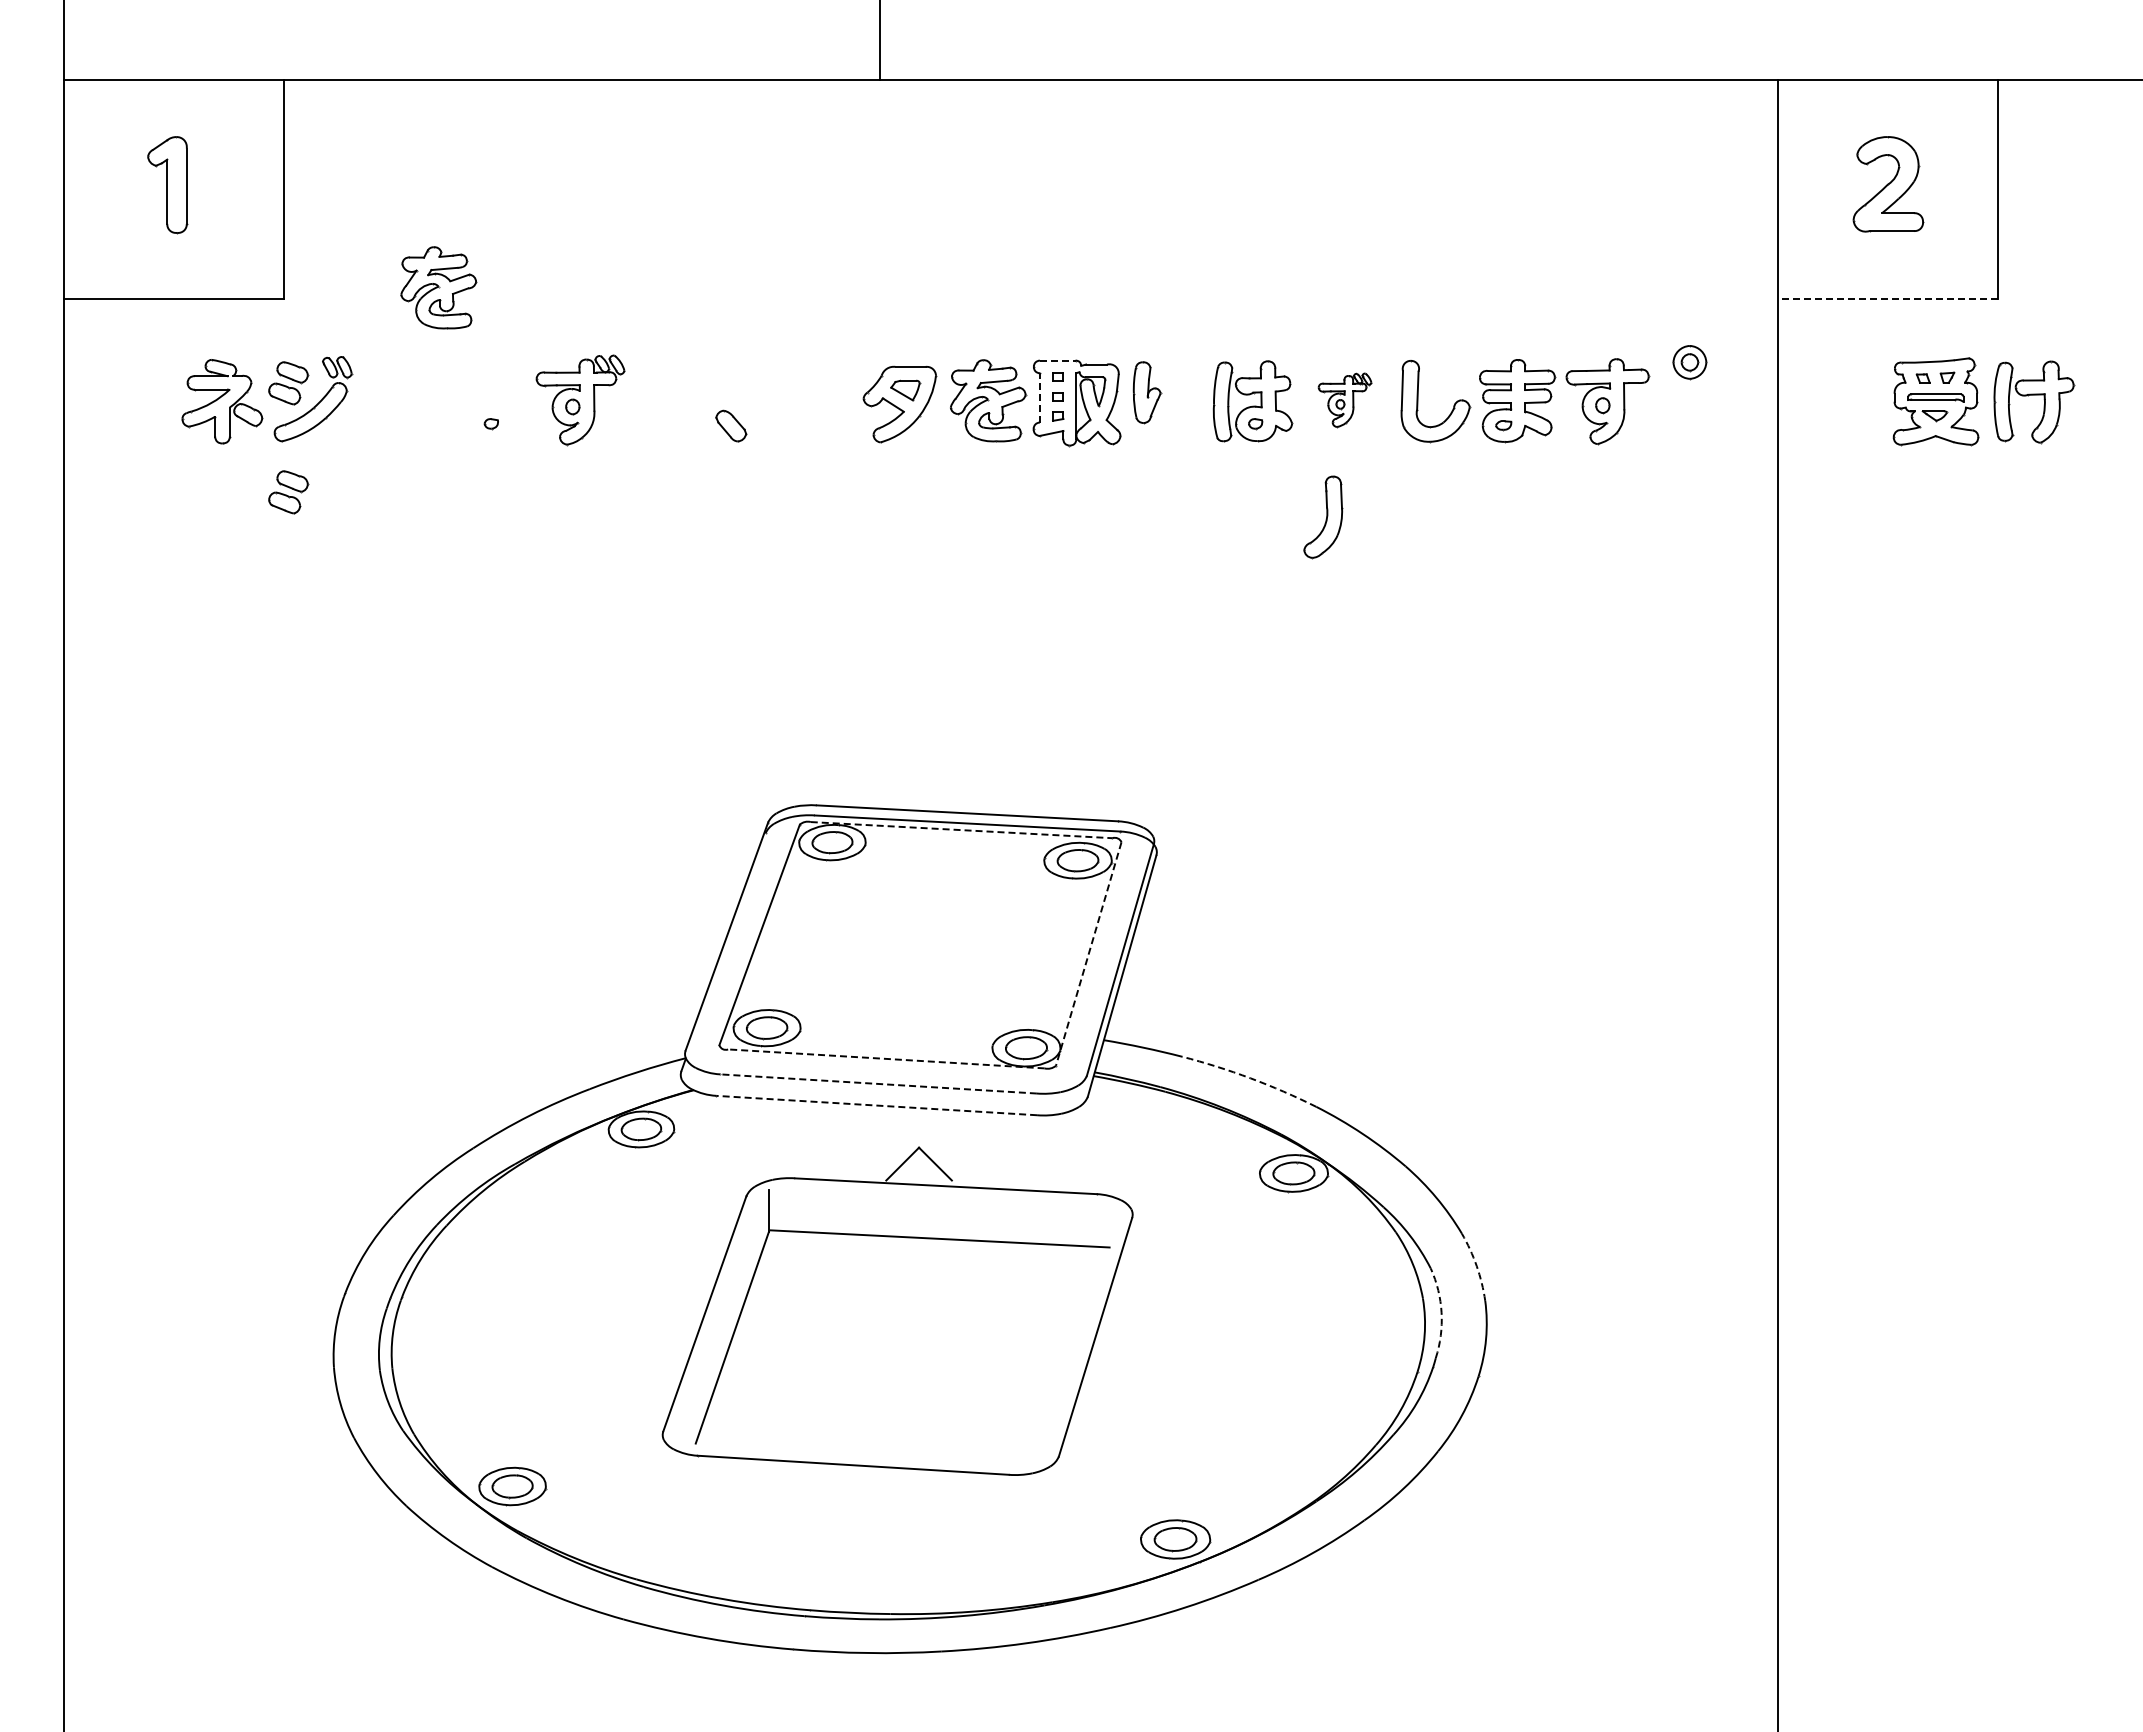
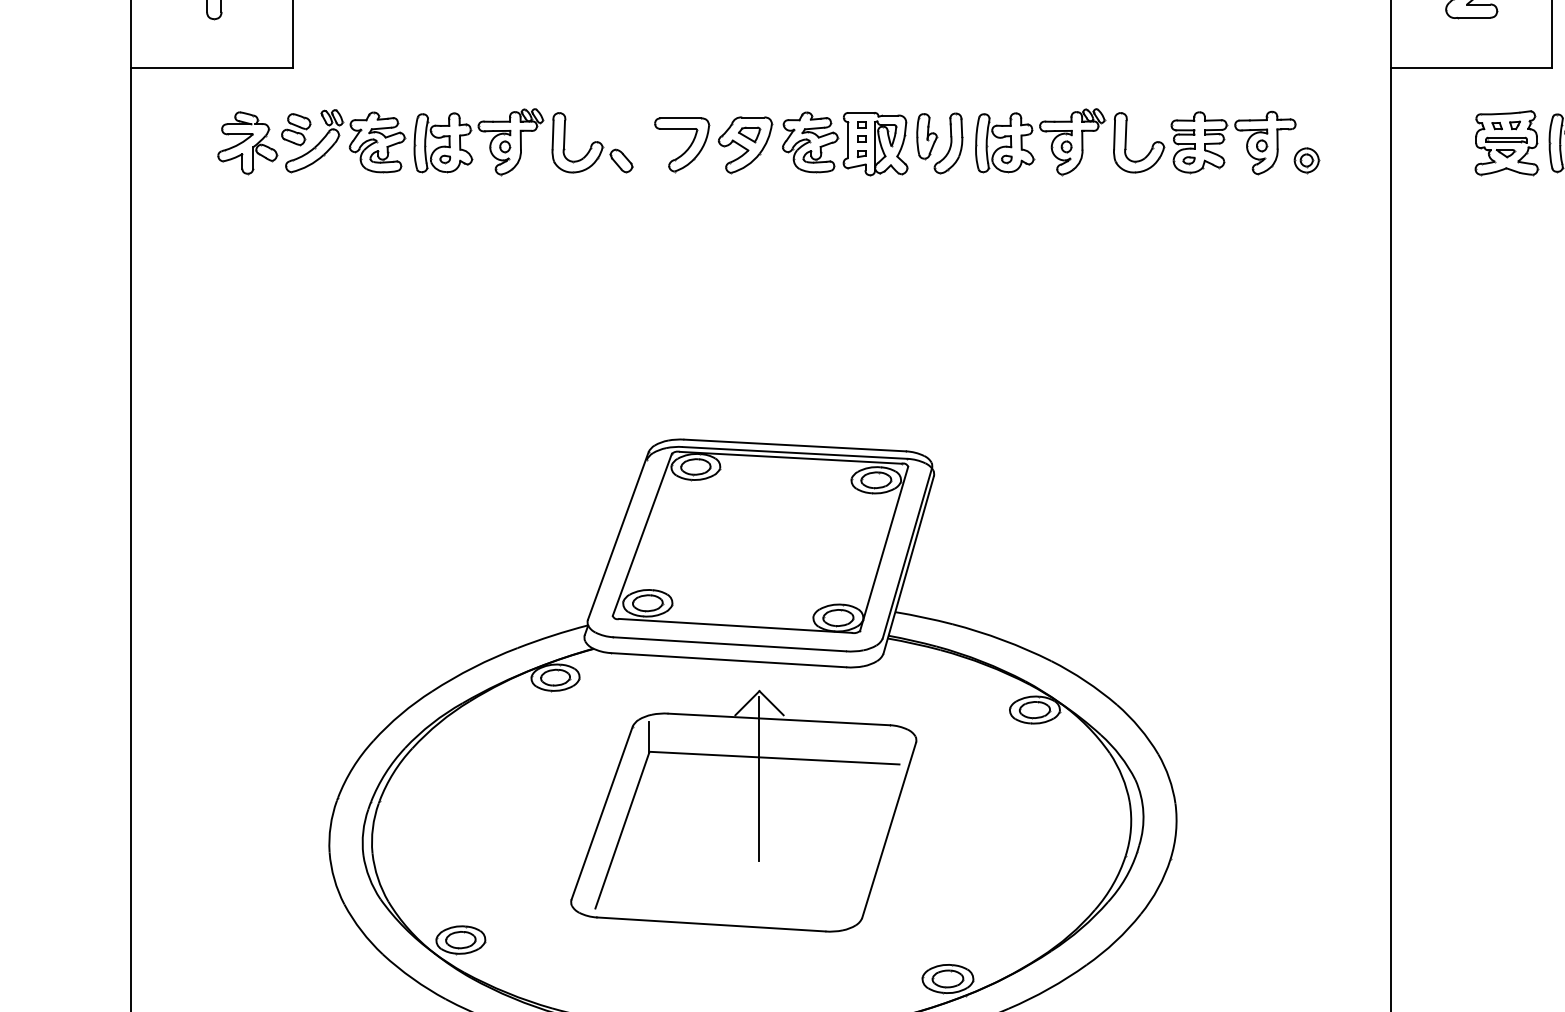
part: (438, 287) -> (377, 142), moved
line: (1888, 299) -> (1471, 67), dashed -> solid
line: (1057, 360) -> (861, 112), dashed -> solid
part: (1689, 362) -> (1306, 160), moved
line: (1039, 397) -> (847, 139), dashed -> solid
part: (1345, 400) -> (1072, 142), size x1.67
part: (488, 401) -> (443, 142), added
part: (654, 401) -> (565, 142), added
part: (821, 408) -> (687, 148), added
part: (288, 492) -> (296, 209), removed
part: (1323, 517) -> (948, 143), moved
line: (962, 830) -> (791, 458), dashed -> solid
line: (1088, 954) -> (883, 549), dashed -> solid
line: (886, 1058) -> (735, 625), dashed -> solid
arc: (1250, 1078) -> (1002, 640), dashed -> solid
line: (878, 1083) -> (729, 643), dashed -> solid
line: (876, 1105) -> (728, 660), dashed -> solid
arc: (1476, 1266) -> (1169, 778), dashed -> solid
line: (919, 1267) -> (759, 779), added
arc: (1441, 1312) -> (1143, 812), dashed -> solid

